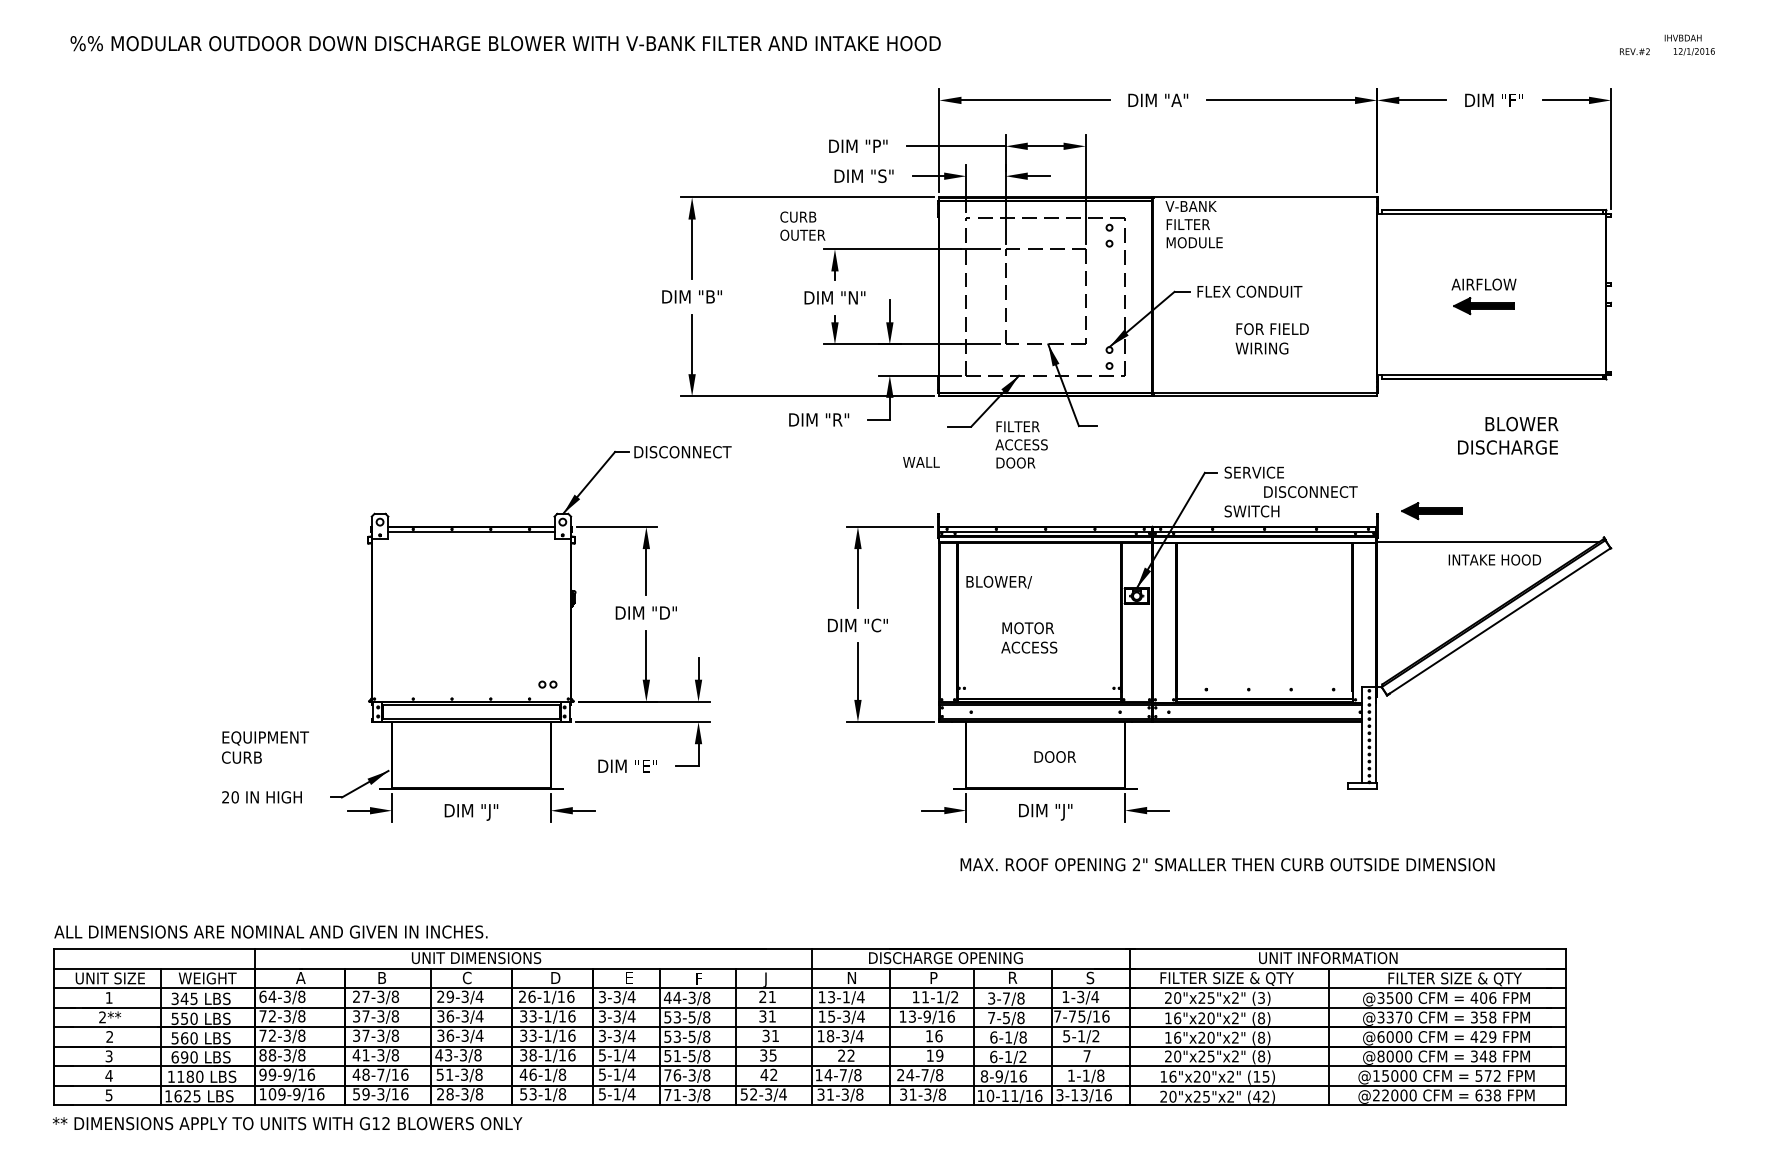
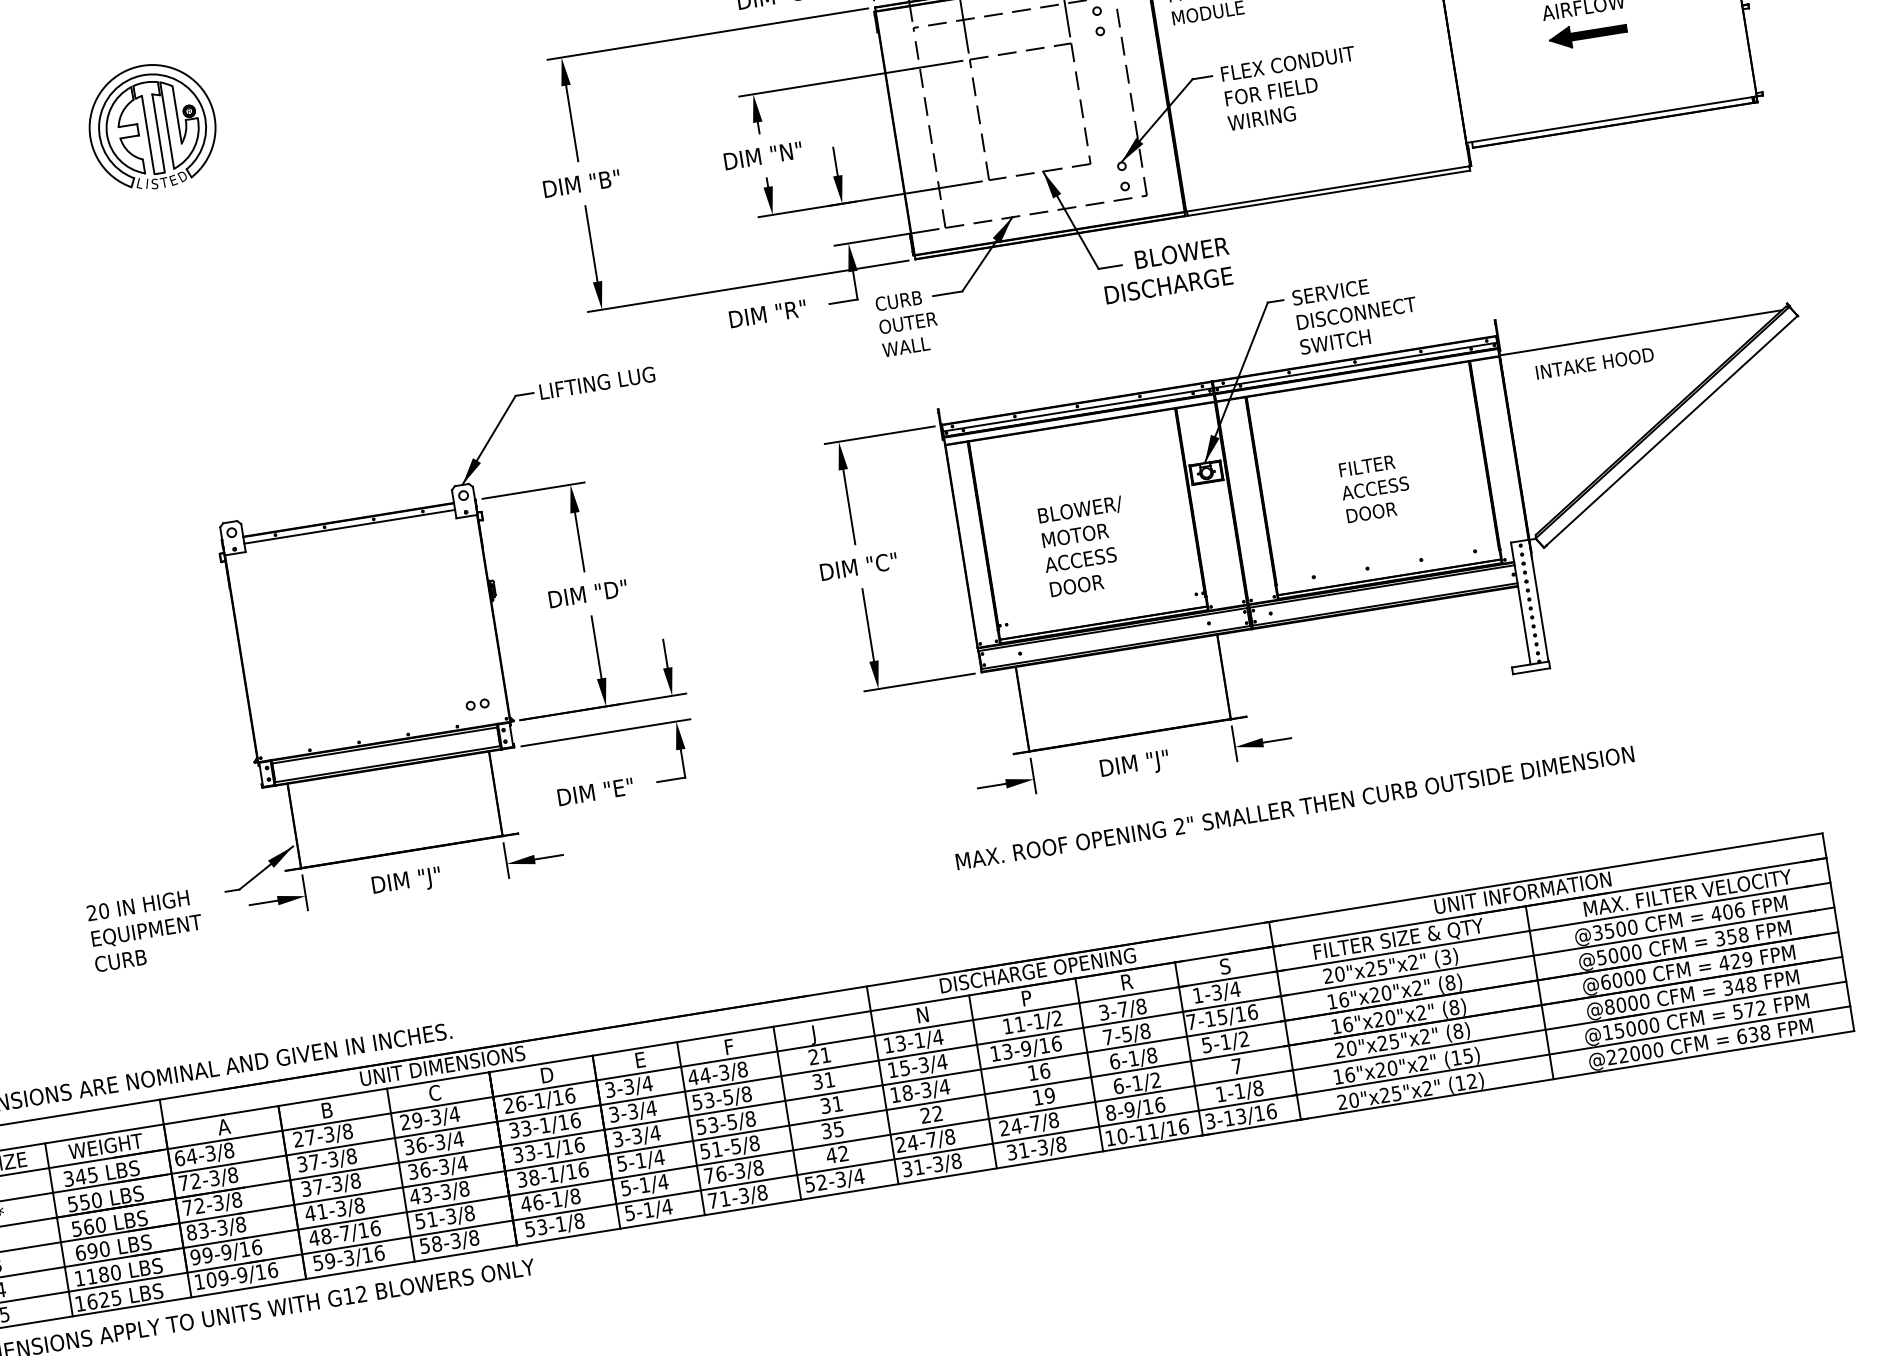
part: (368, 199) -> (151, 125), added
text: (802, 225) -> (905, 310), moved
text: (1271, 338) -> (1271, 103), moved
text: (1508, 435) -> (1167, 270), moved
text: (1021, 444) -> (1375, 487), moved
text: (683, 452) -> (602, 382), DISCONNECT -> LIFTING LUG
text: (1310, 491) -> (1356, 312), moved
part: (1431, 511) -> (1563, 305), removed
text: (1494, 559) -> (1594, 363), moved
text: (998, 581) -> (1079, 509), moved
text: (265, 747) -> (148, 943), moved
text: (1054, 756) -> (1075, 585), moved
text: (1227, 864) -> (1294, 807), moved
text: (1454, 979) -> (1687, 894), FILTER SIZE & QTY -> MAX. FILTER VELOCITY
text: (1072, 1016) -> (1210, 1018), 7-75/16 -> 7-15/16
text: (1390, 1017) -> (1613, 955), @3370 -> @5000
text: (272, 1055) -> (203, 1230), 88-3/8 -> 83-3/8
text: (818, 1075) -> (900, 1145), 14-7/8 -> 24-7/8
text: (440, 1094) -> (424, 1246), 28-3/8 -> 58-3/8
text: (1256, 1096) -> (1459, 1083), (42) -> (12)

